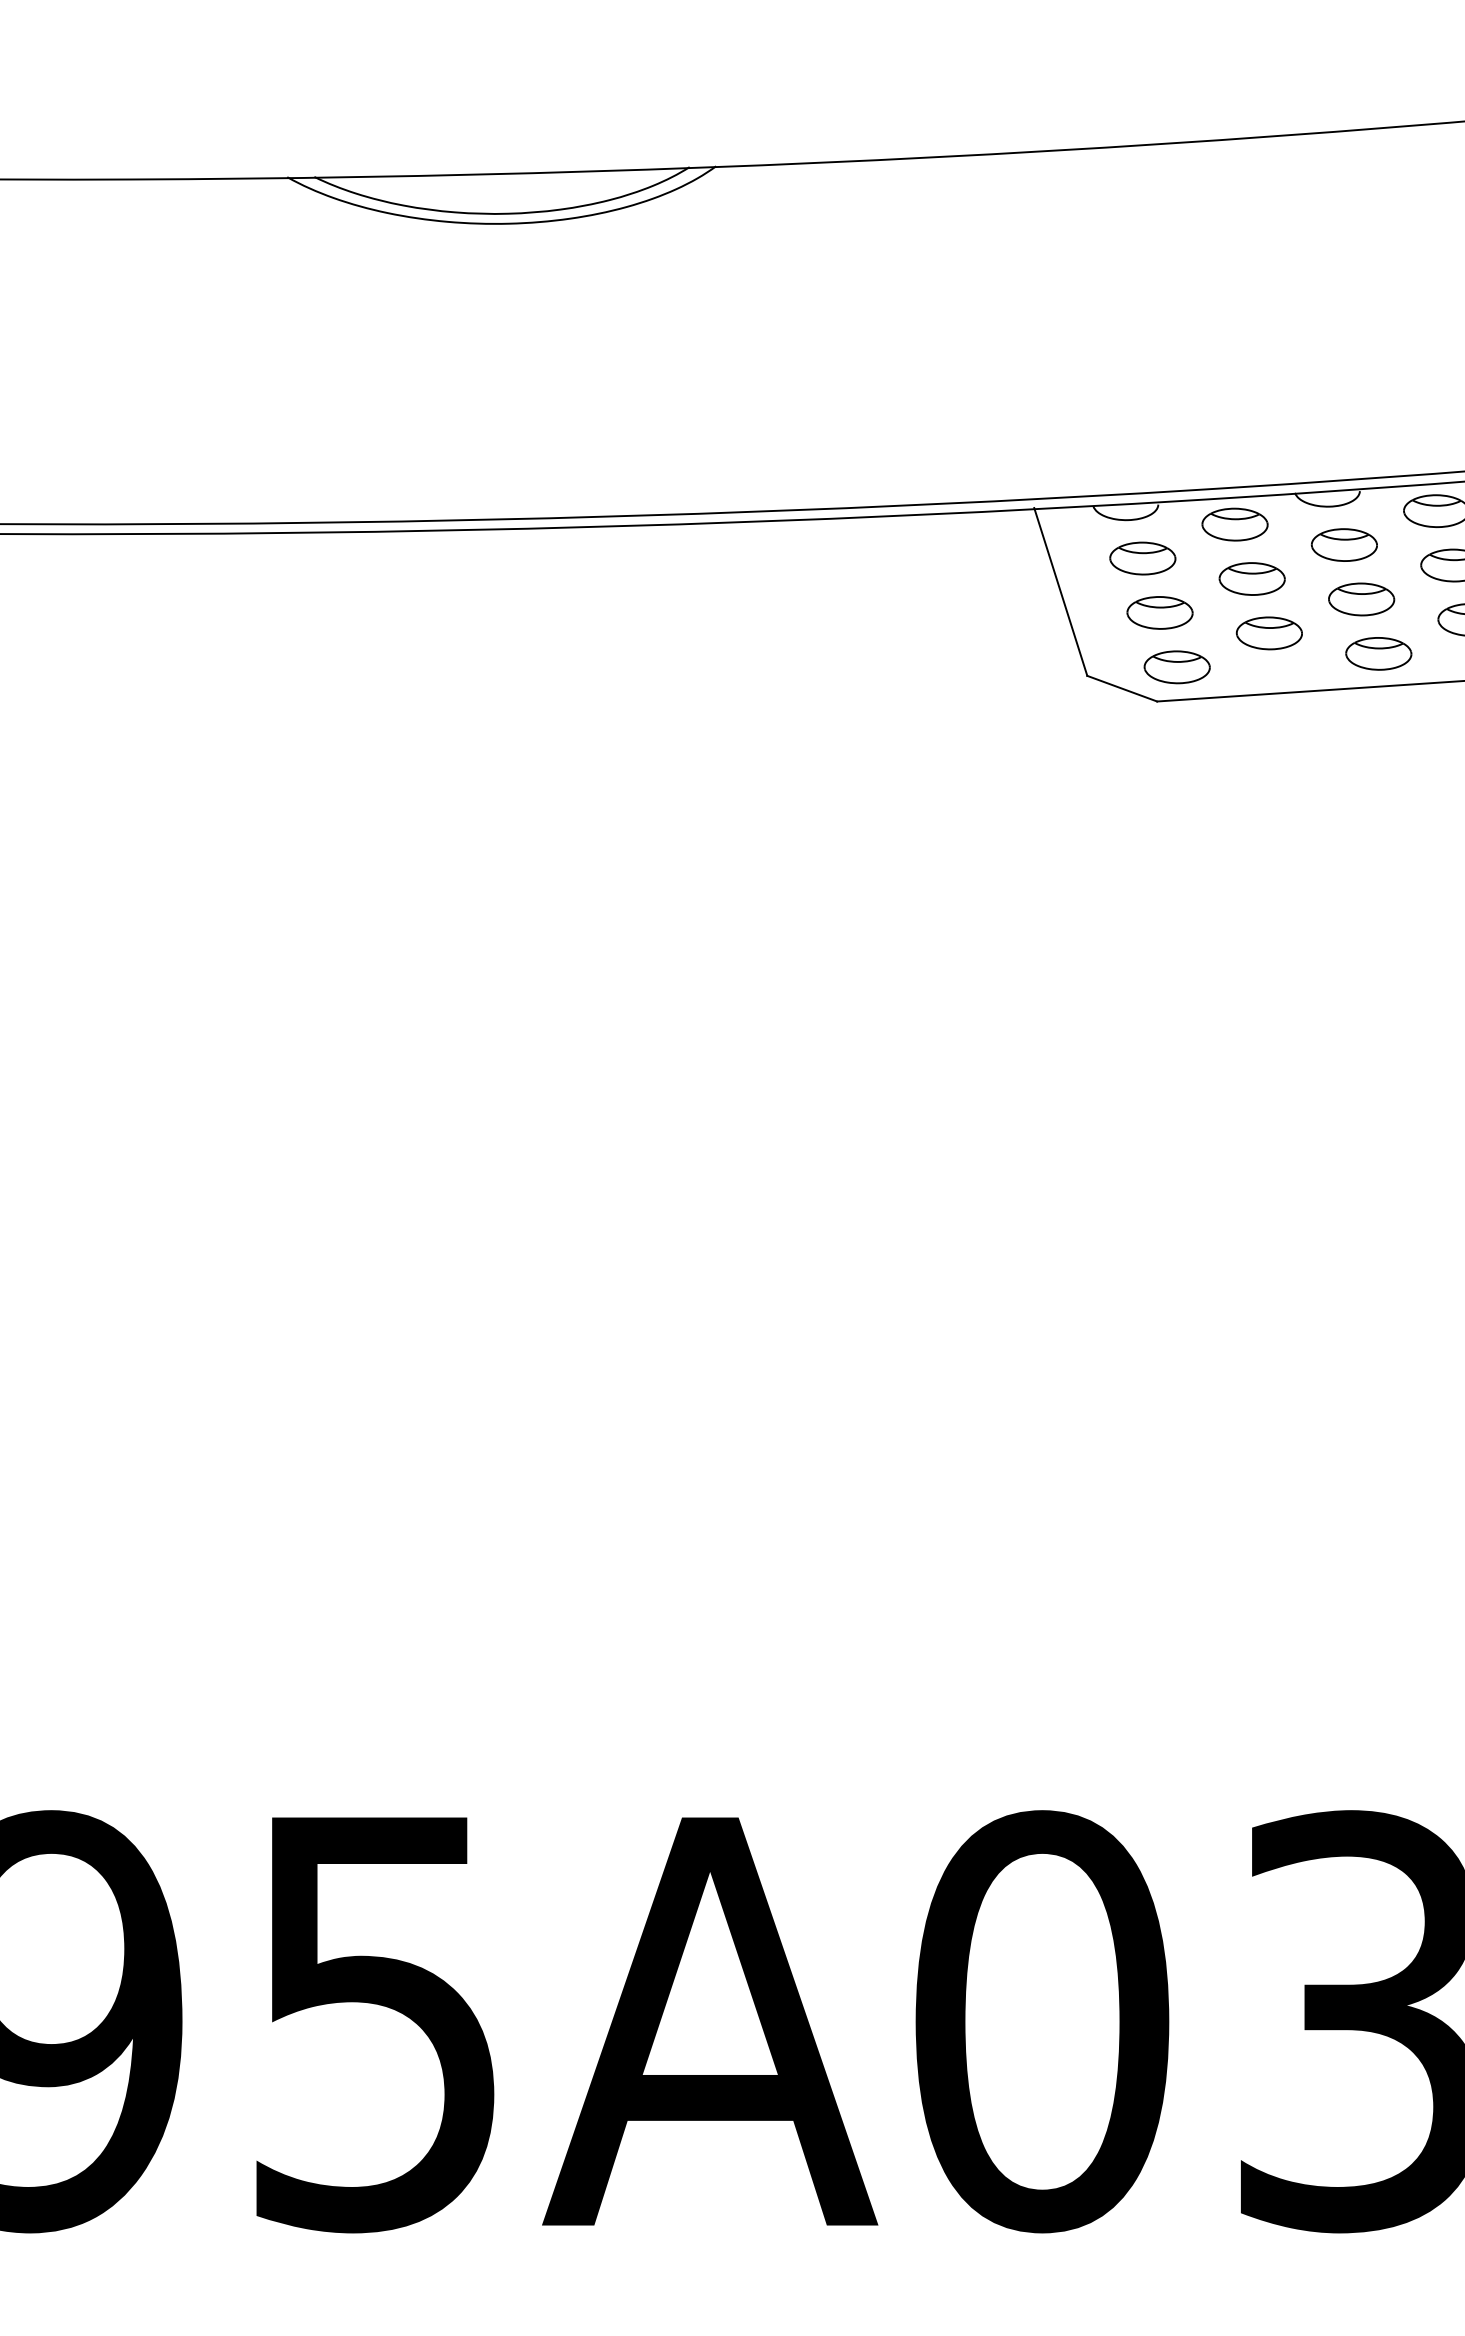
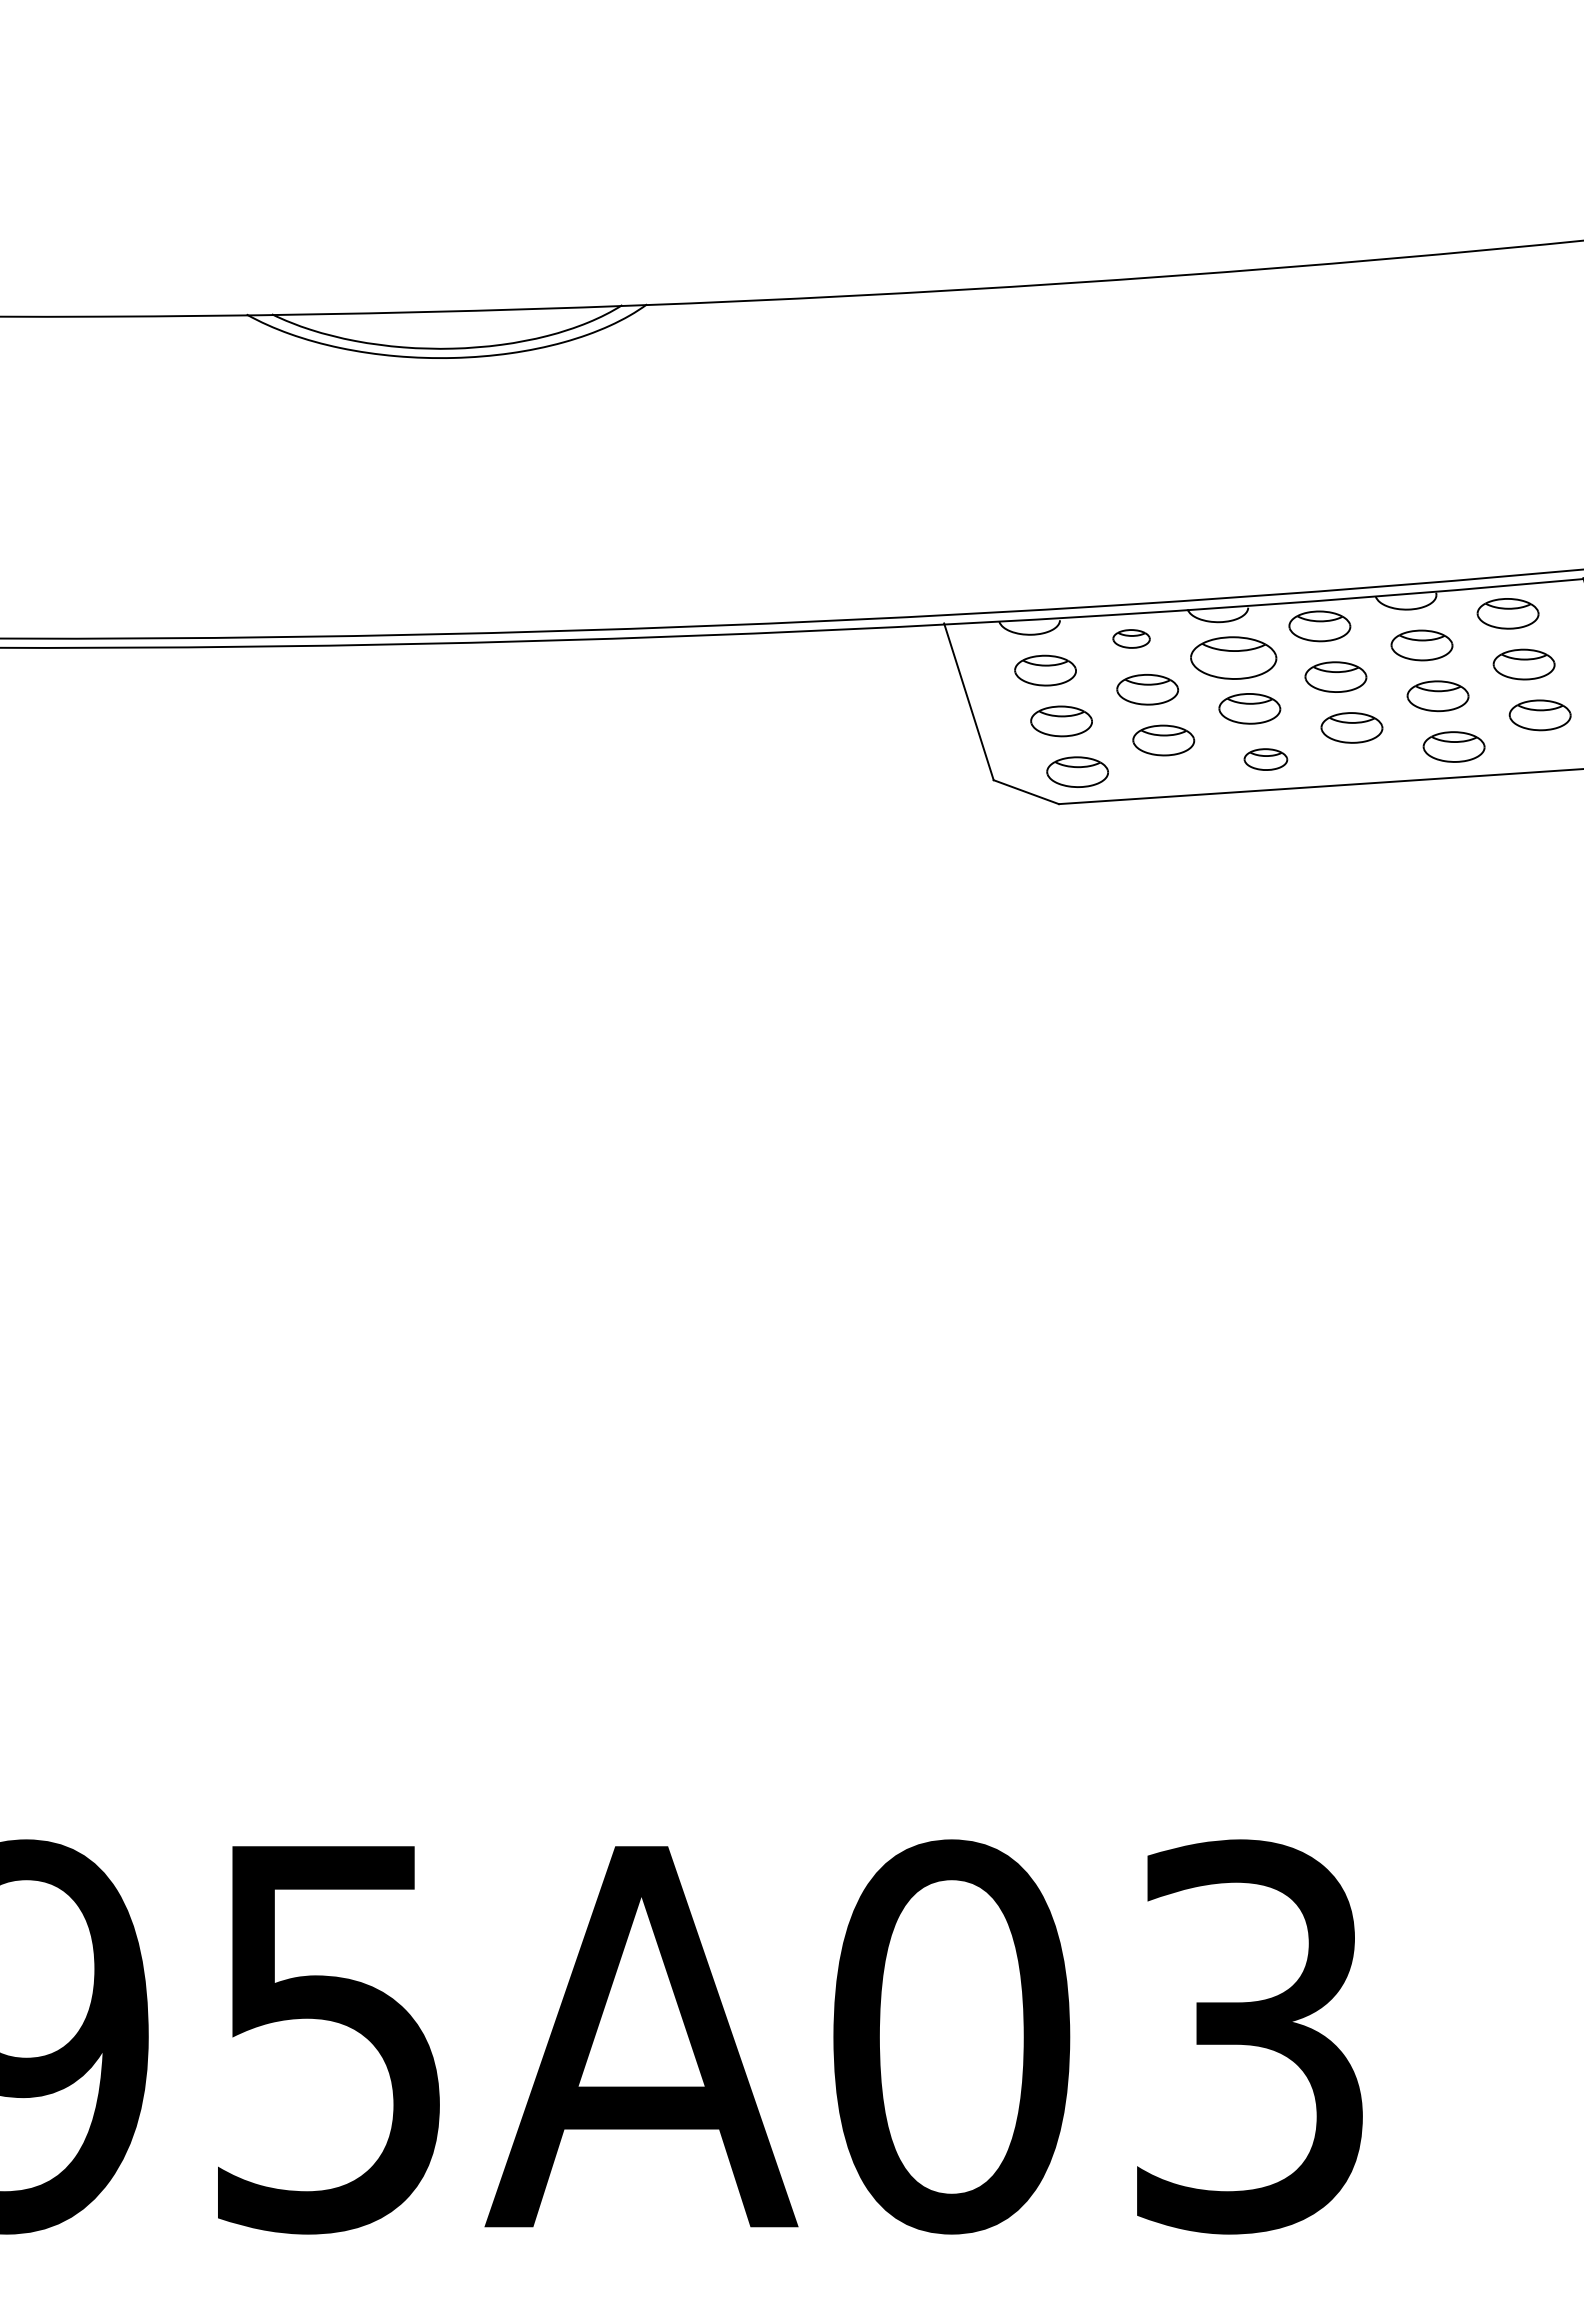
part: (1234, 524) -> (1131, 638), size x0.6
part: (1344, 544) -> (1233, 657), size x1.4
part: (1378, 653) -> (1265, 759), size x0.7

